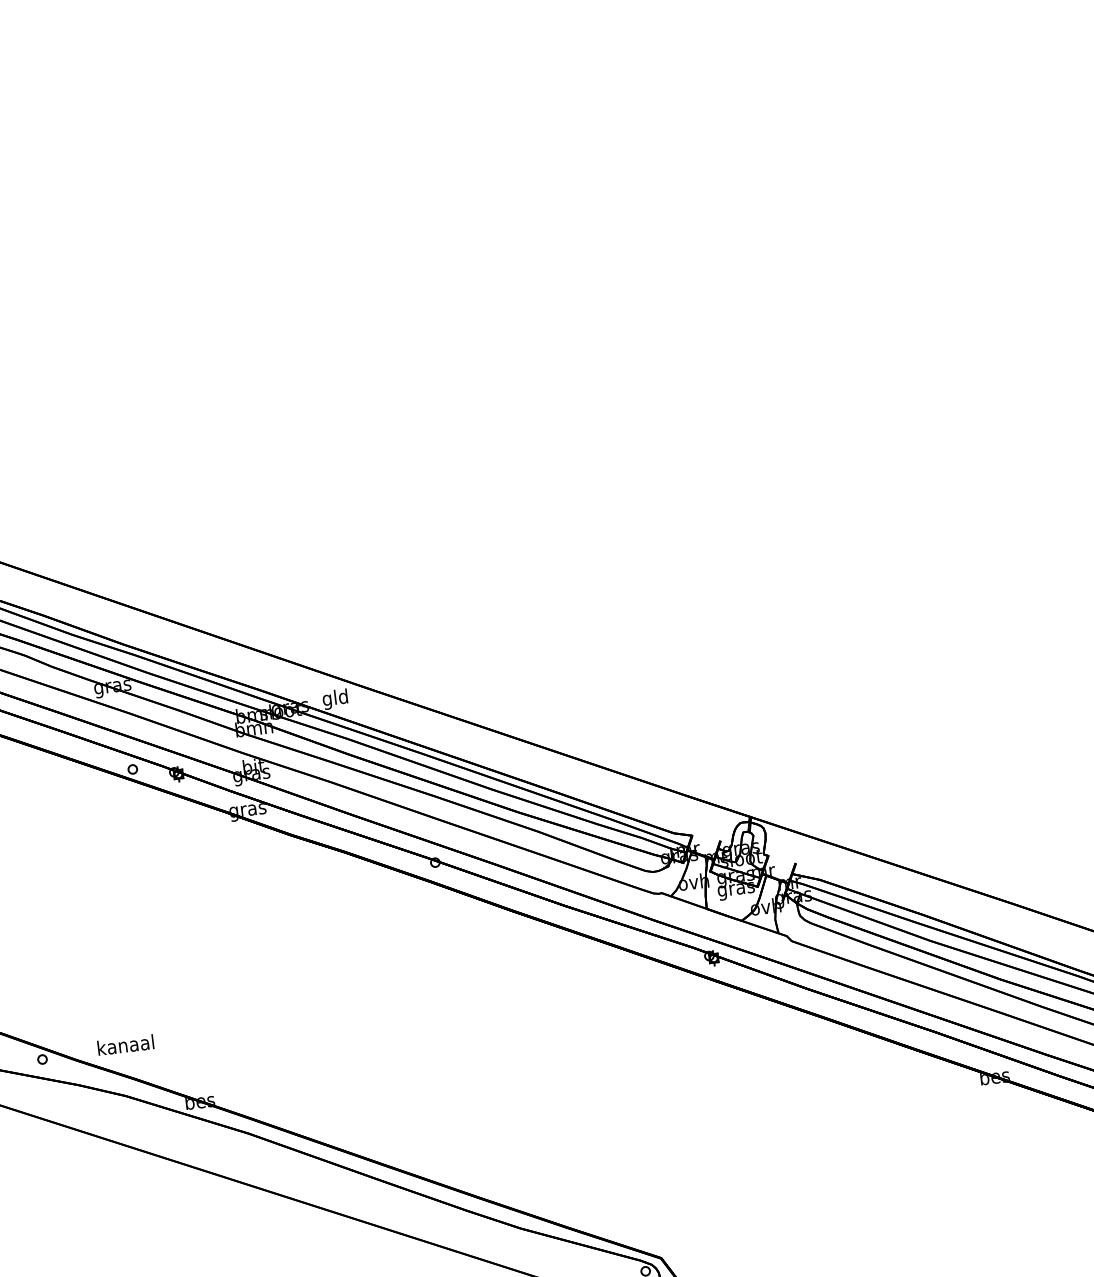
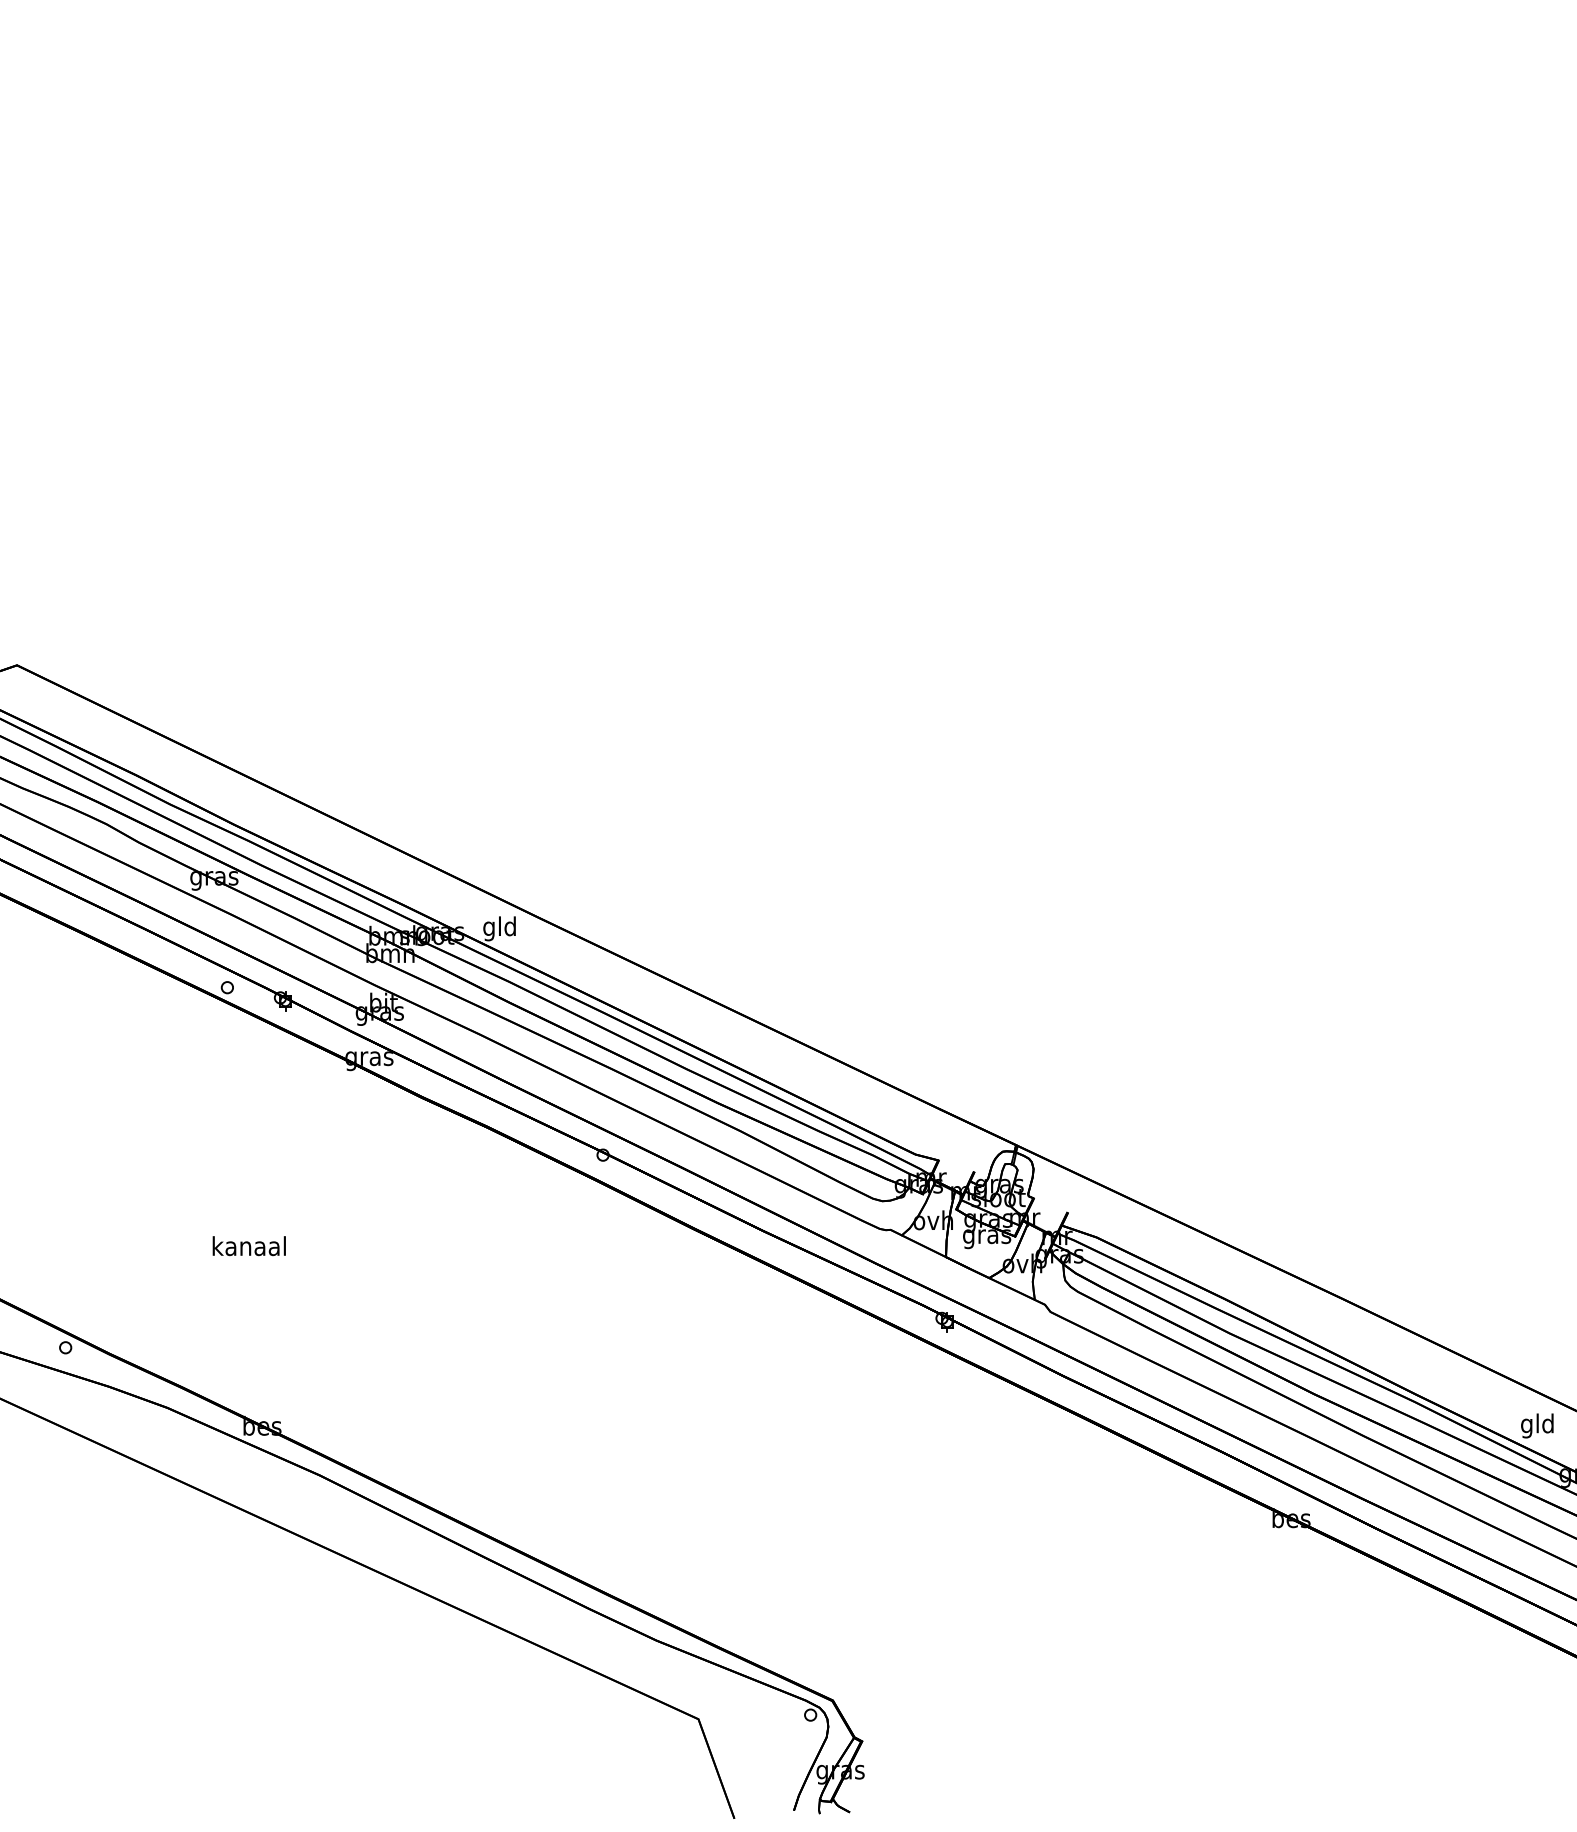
text: (125, 1045) -> (248, 1246), moved

